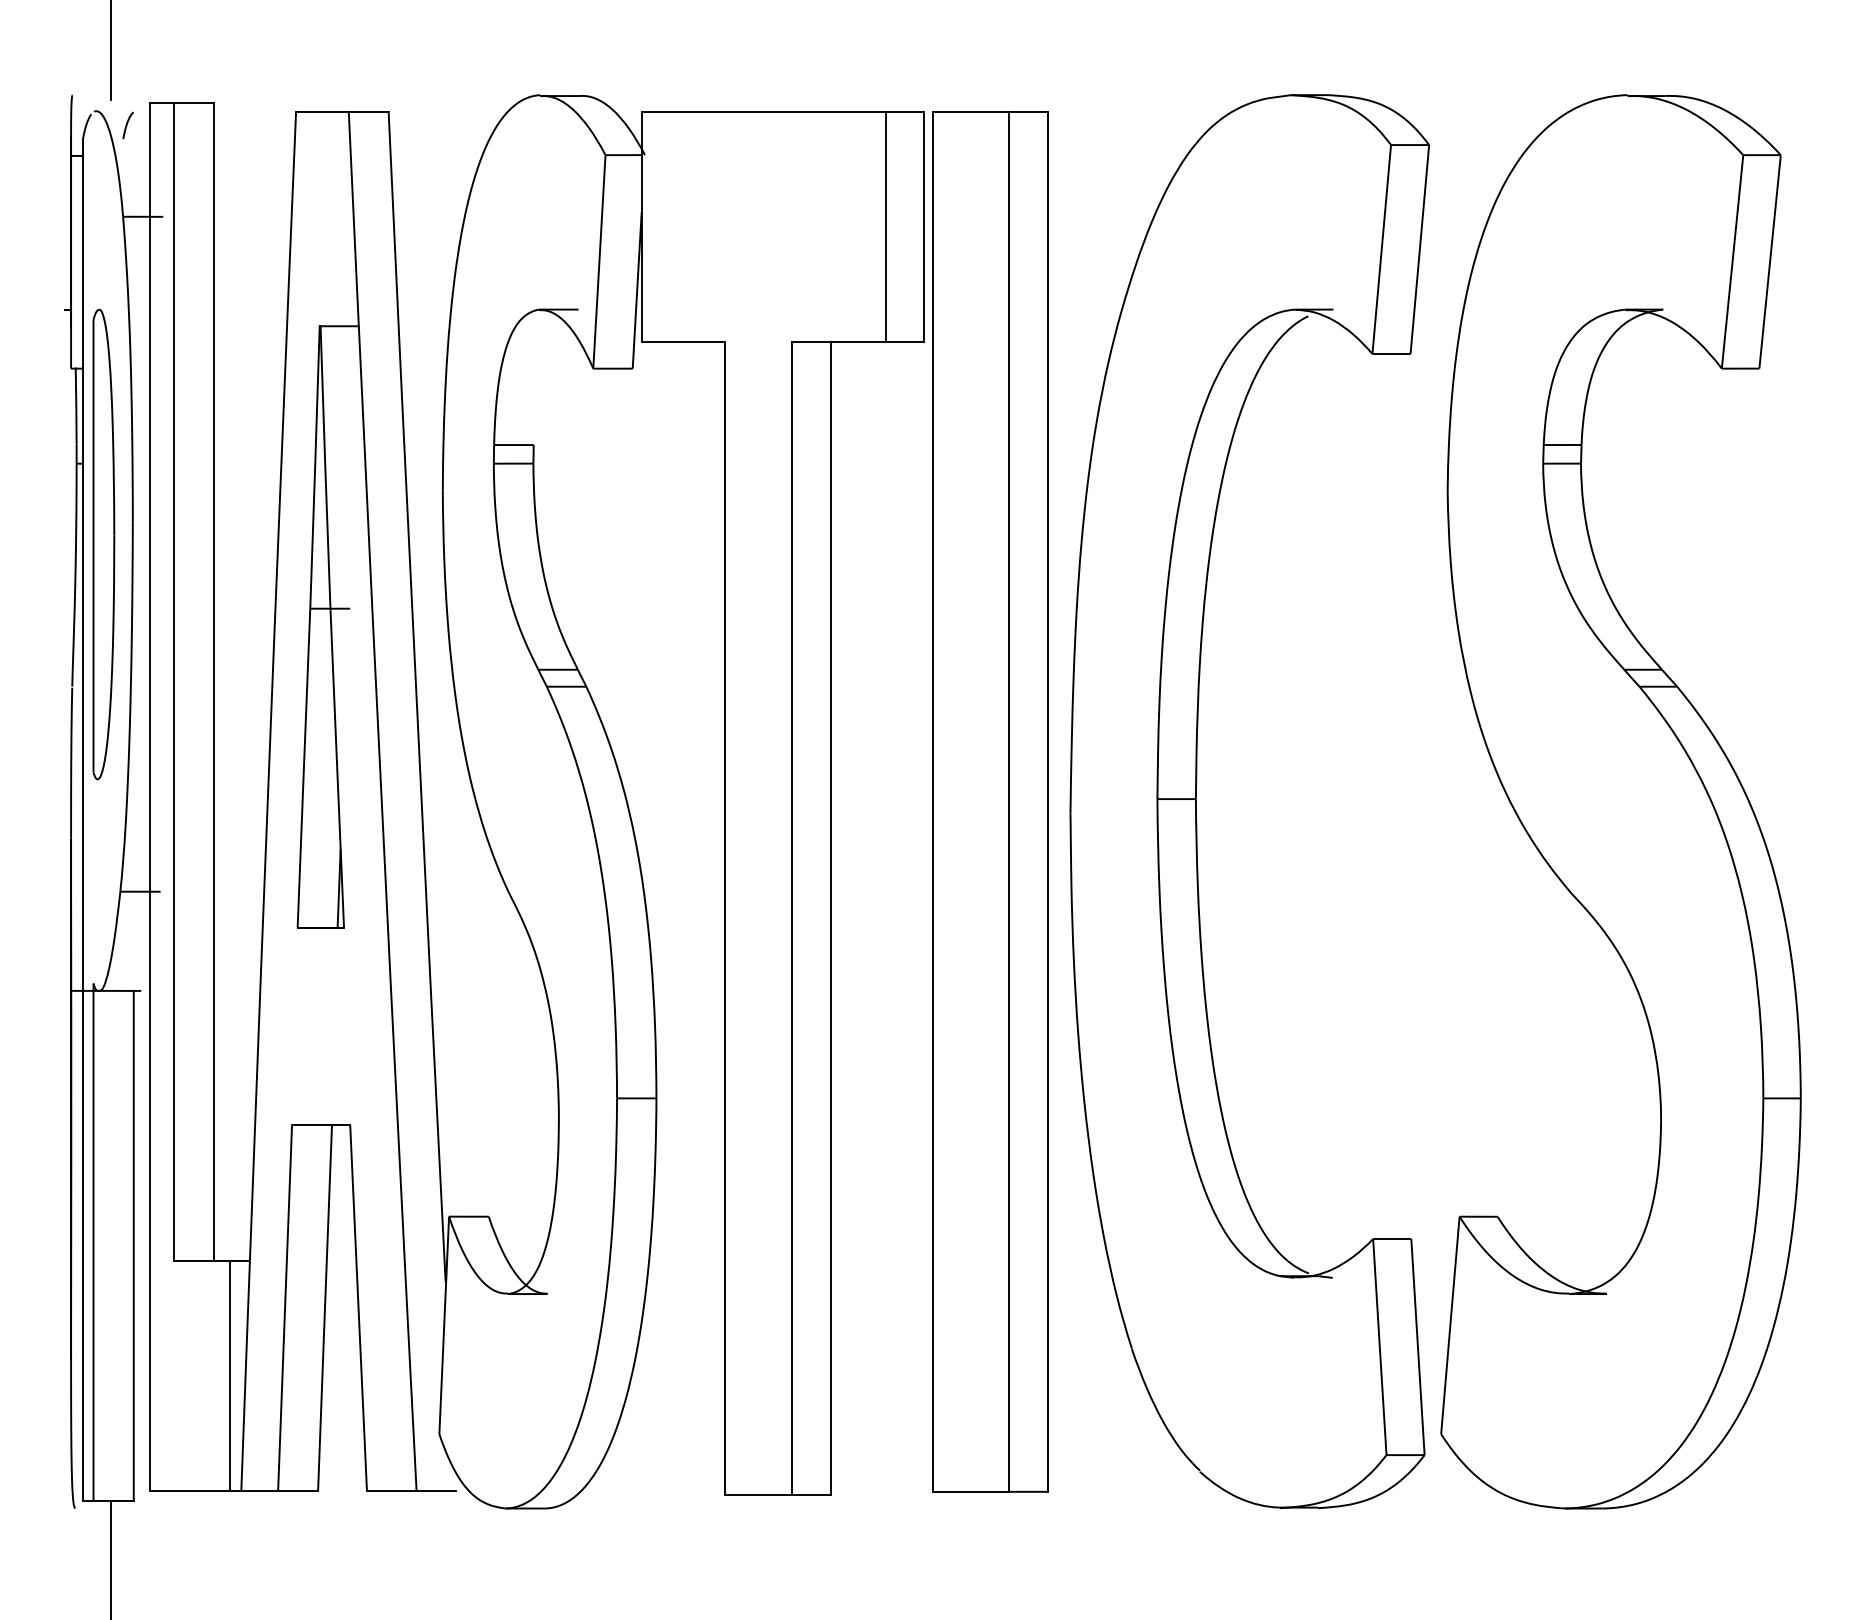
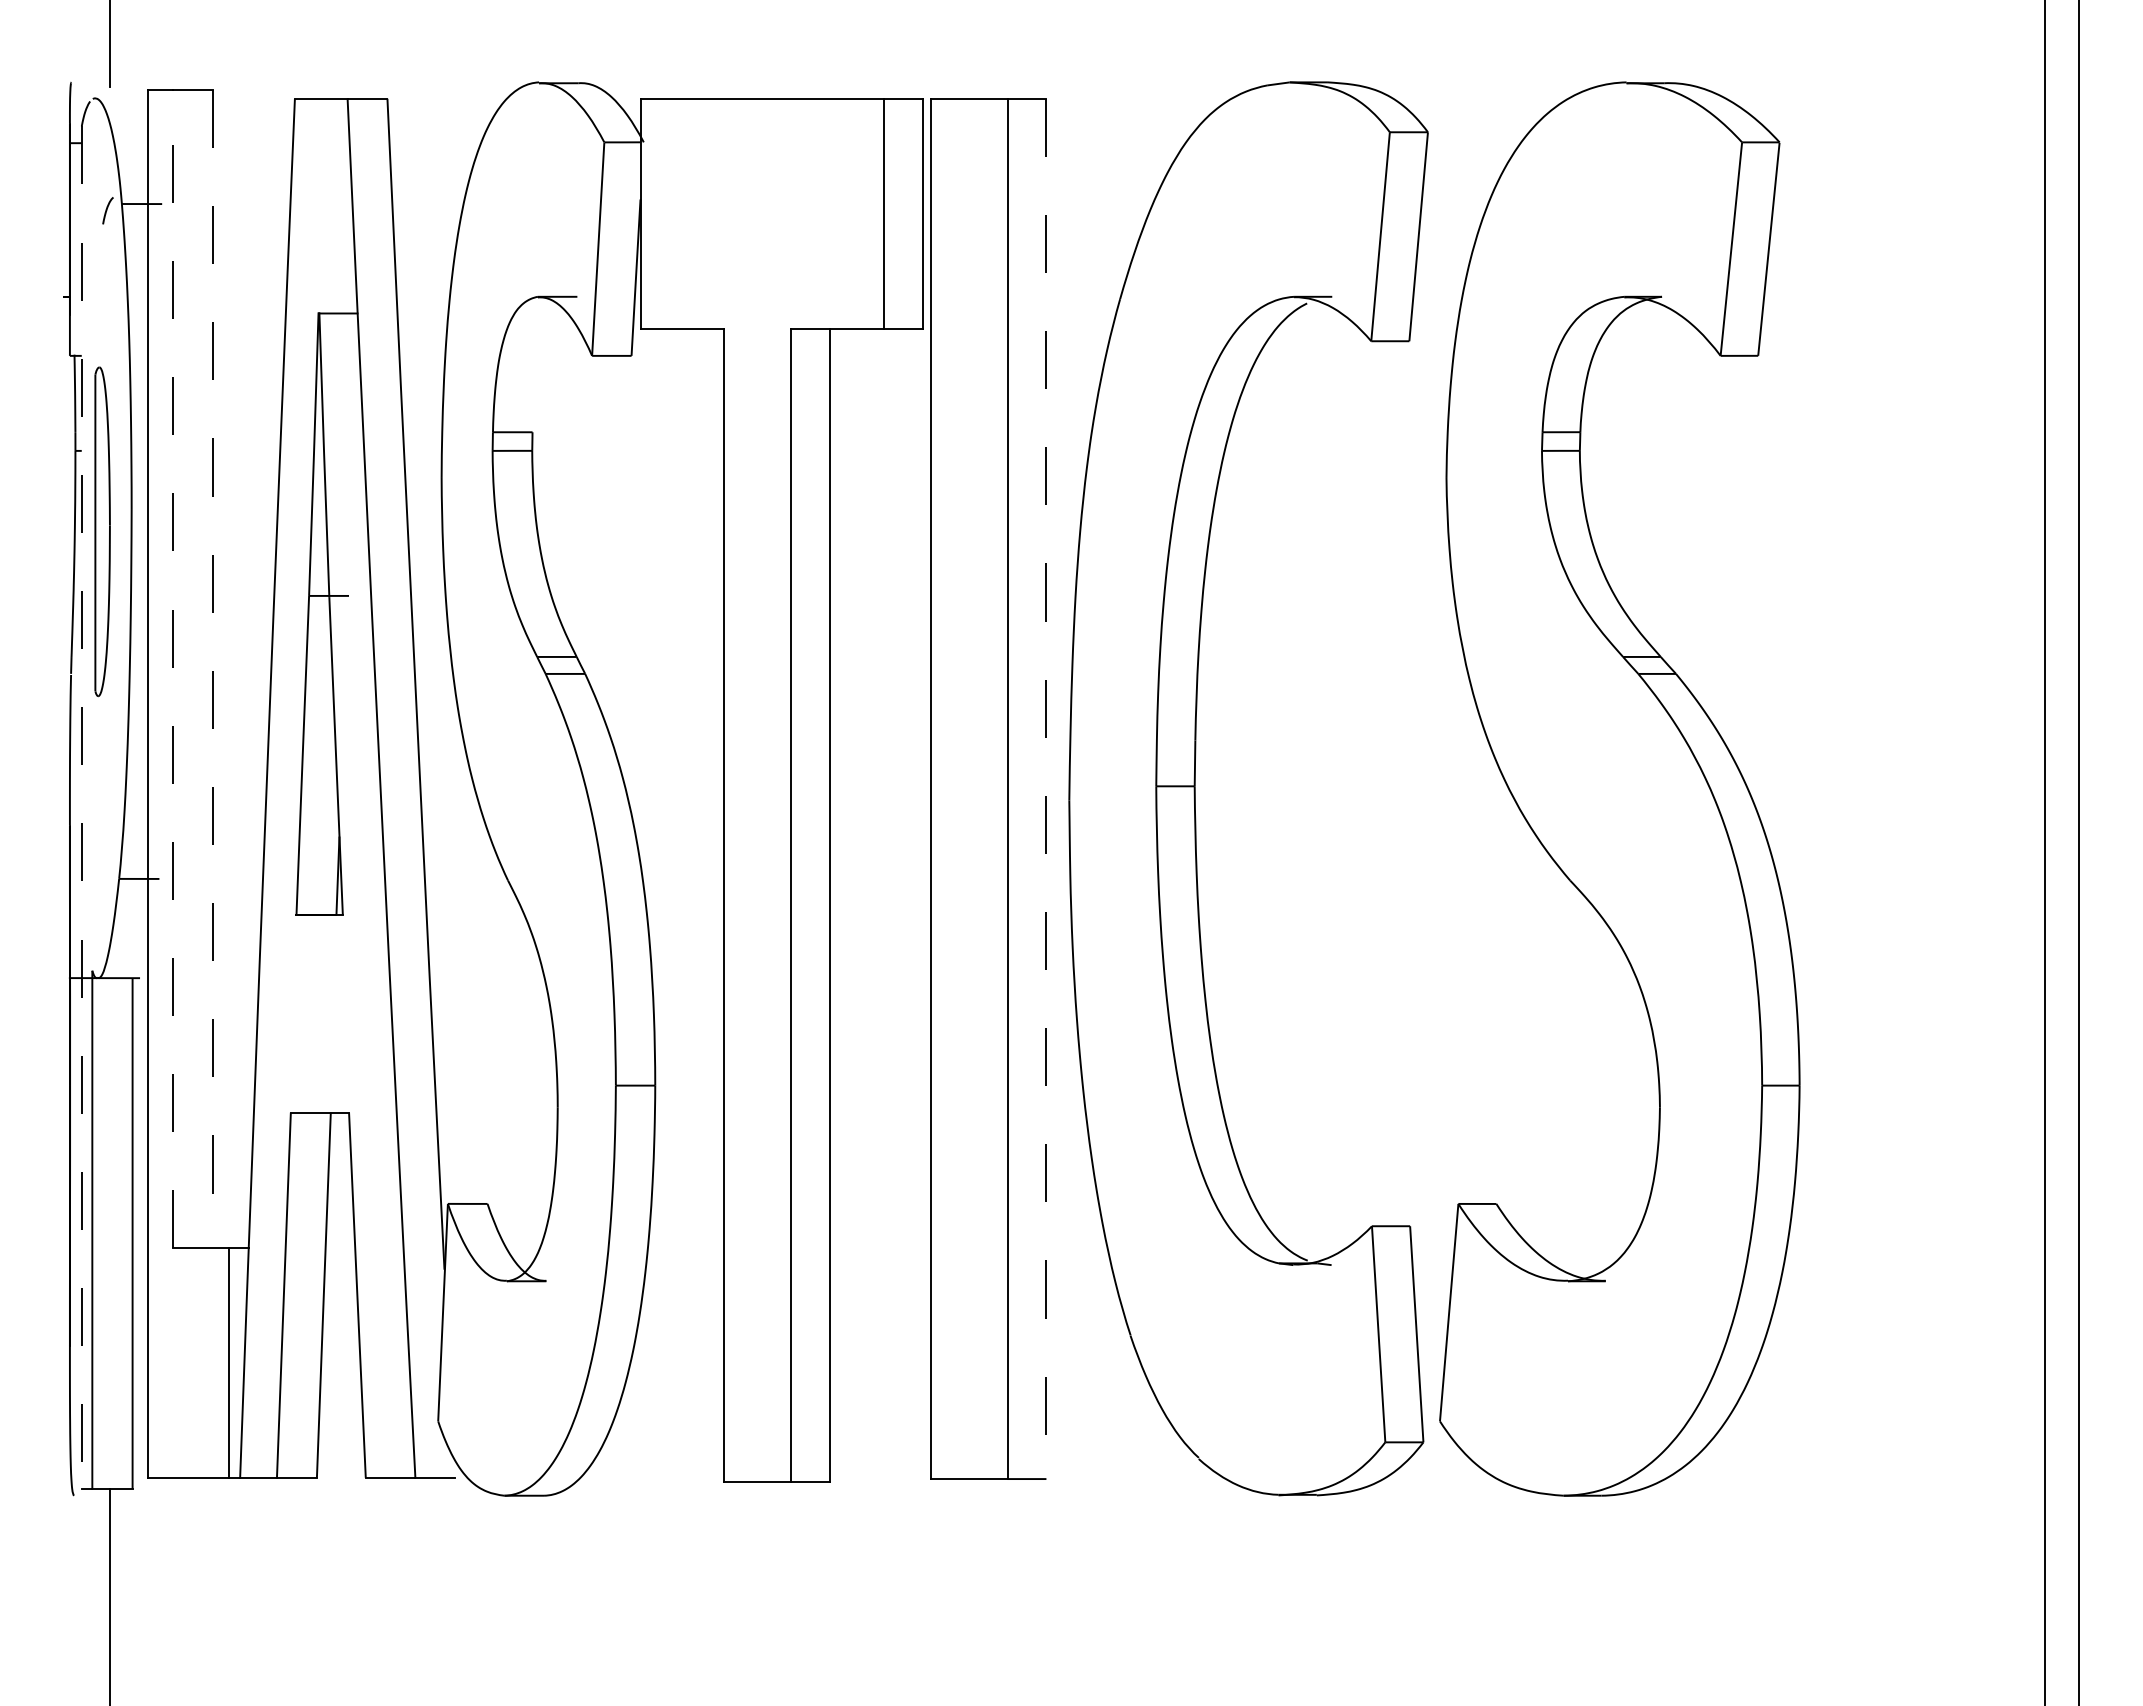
curve: (127, 125) -> (107, 210), moved
part: (103, 544) -> (102, 531), size x0.7
line: (173, 681) -> (172, 668), solid -> dashed
line: (213, 682) -> (212, 669), solid -> dashed
line: (1047, 802) -> (1046, 789), solid -> dashed
line: (82, 821) -> (81, 808), solid -> dashed

